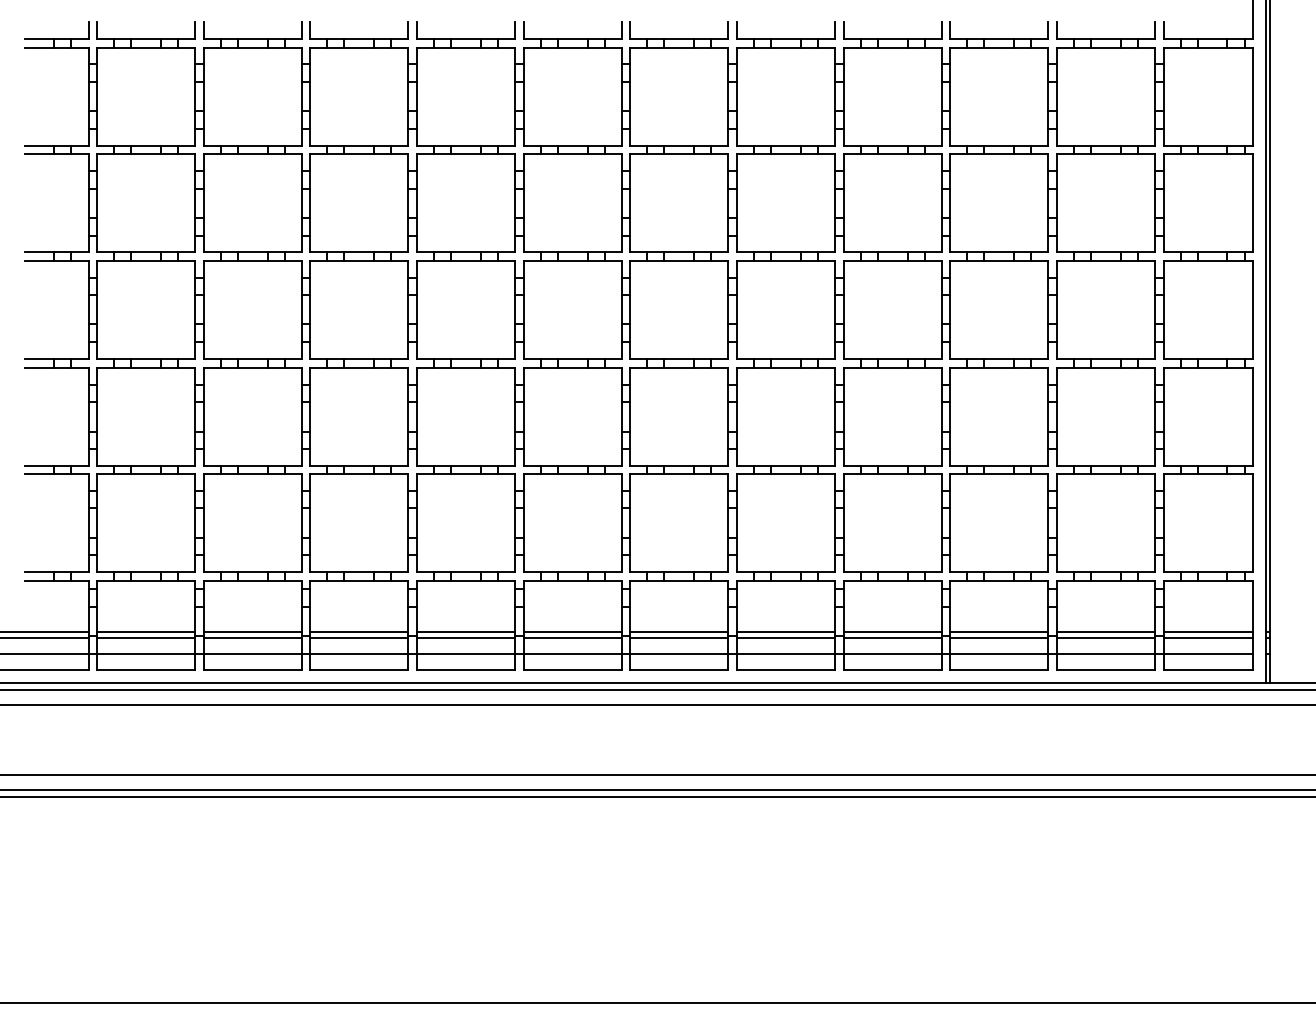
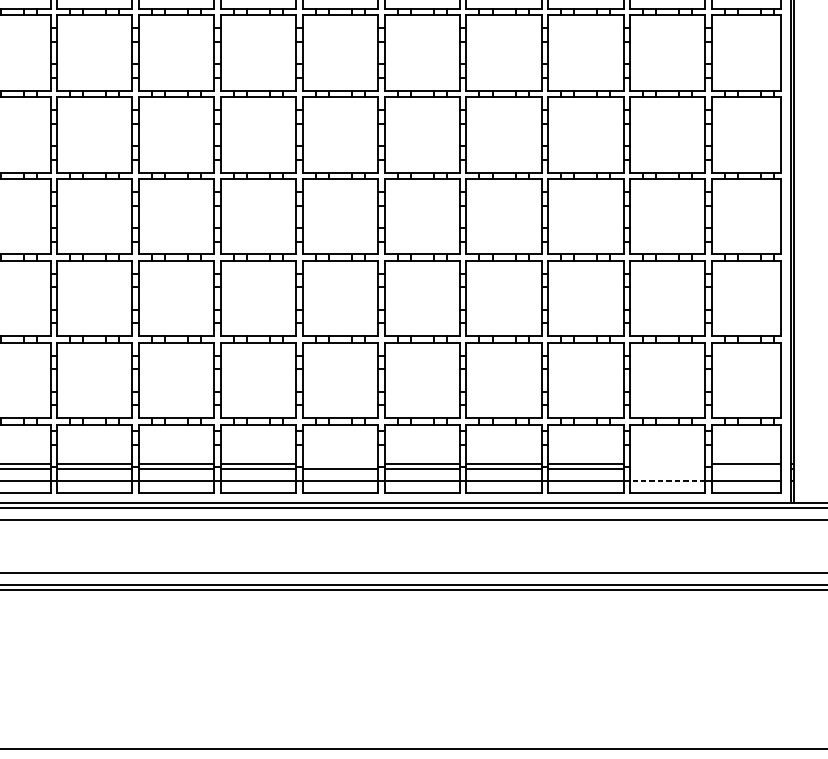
line: (679, 631) -> (340, 463), removed
line: (1105, 631) -> (667, 463), removed
line: (1105, 638) -> (667, 468), removed
line: (1208, 638) -> (746, 468), removed
line: (1105, 653) -> (667, 480), solid -> dashed

